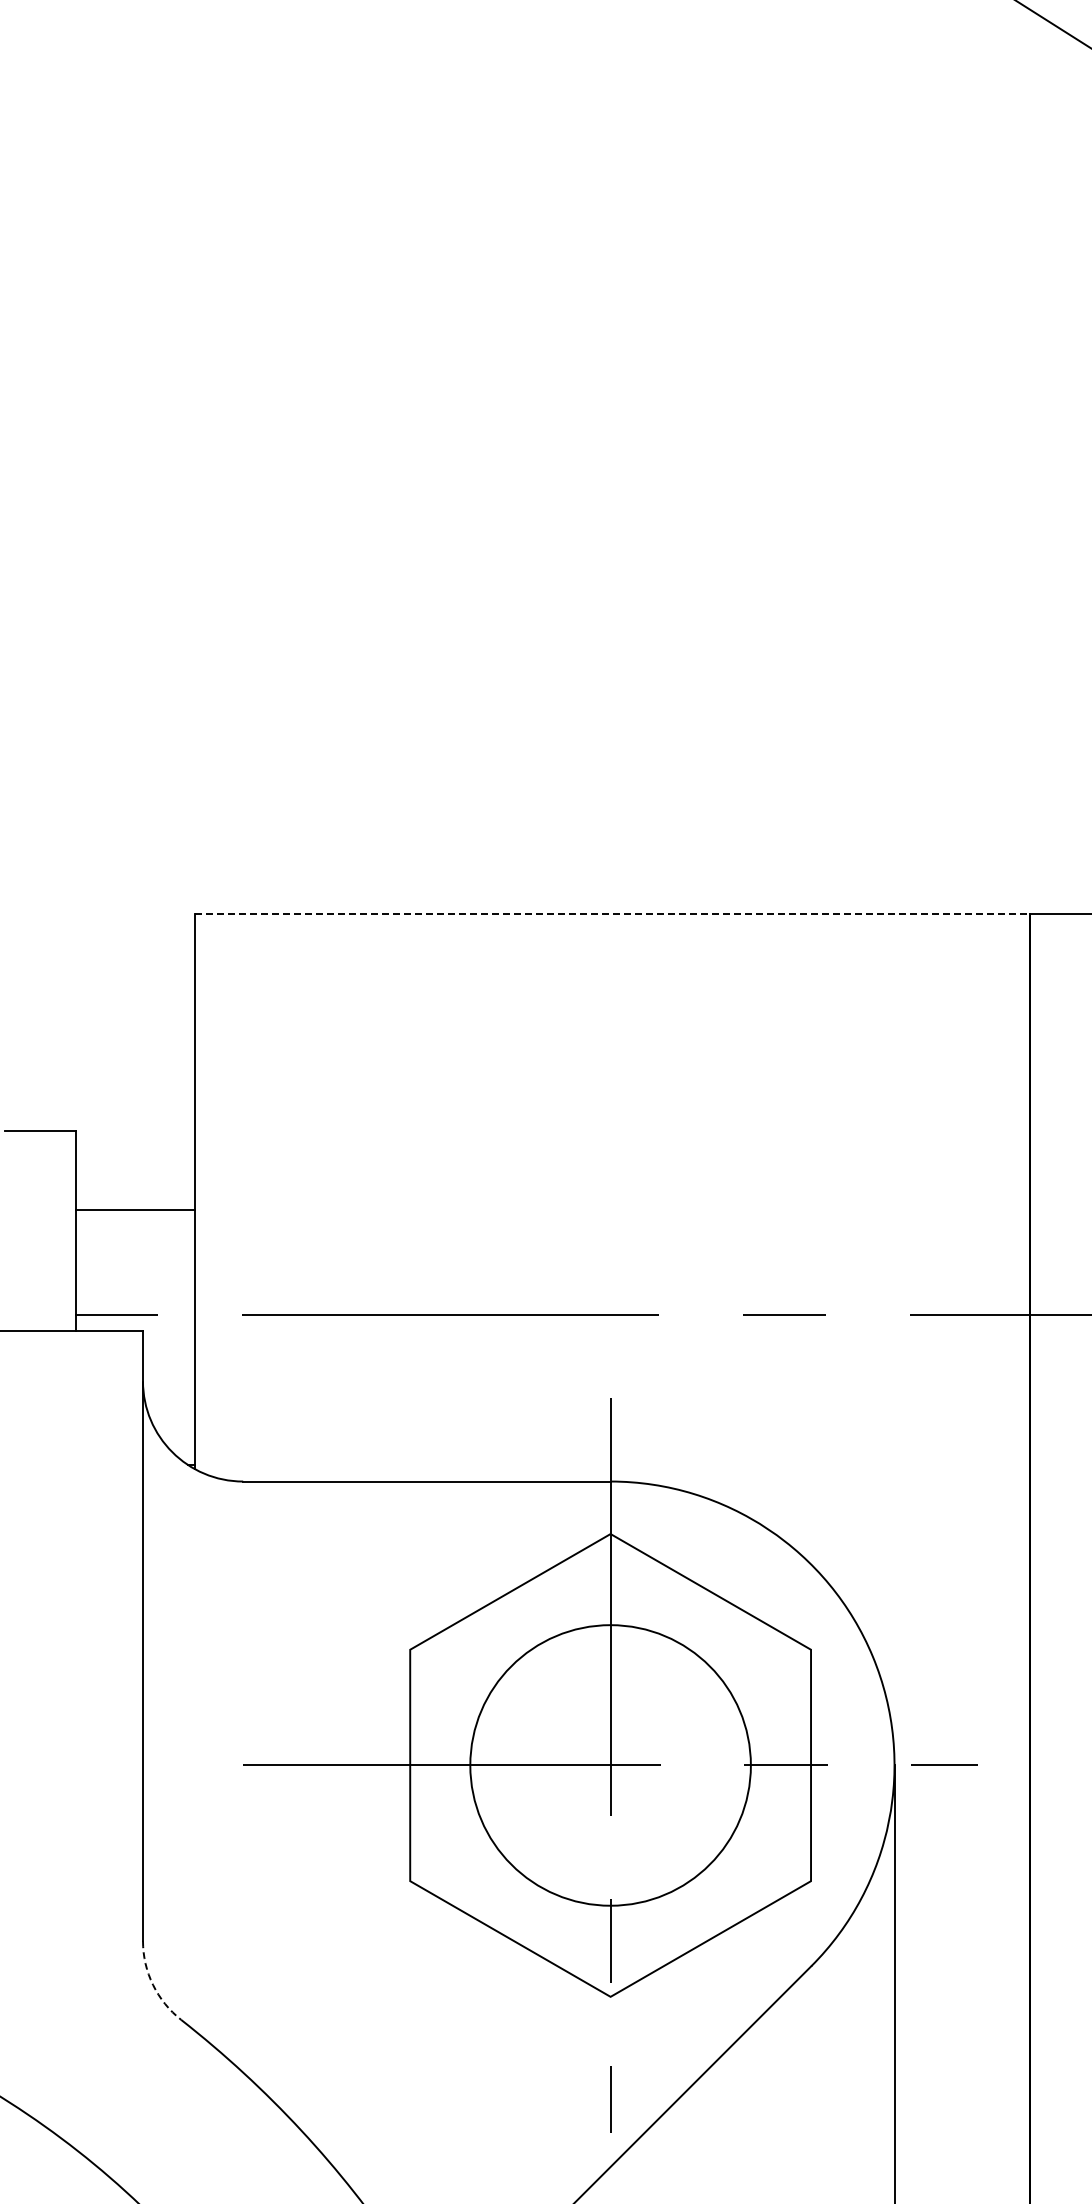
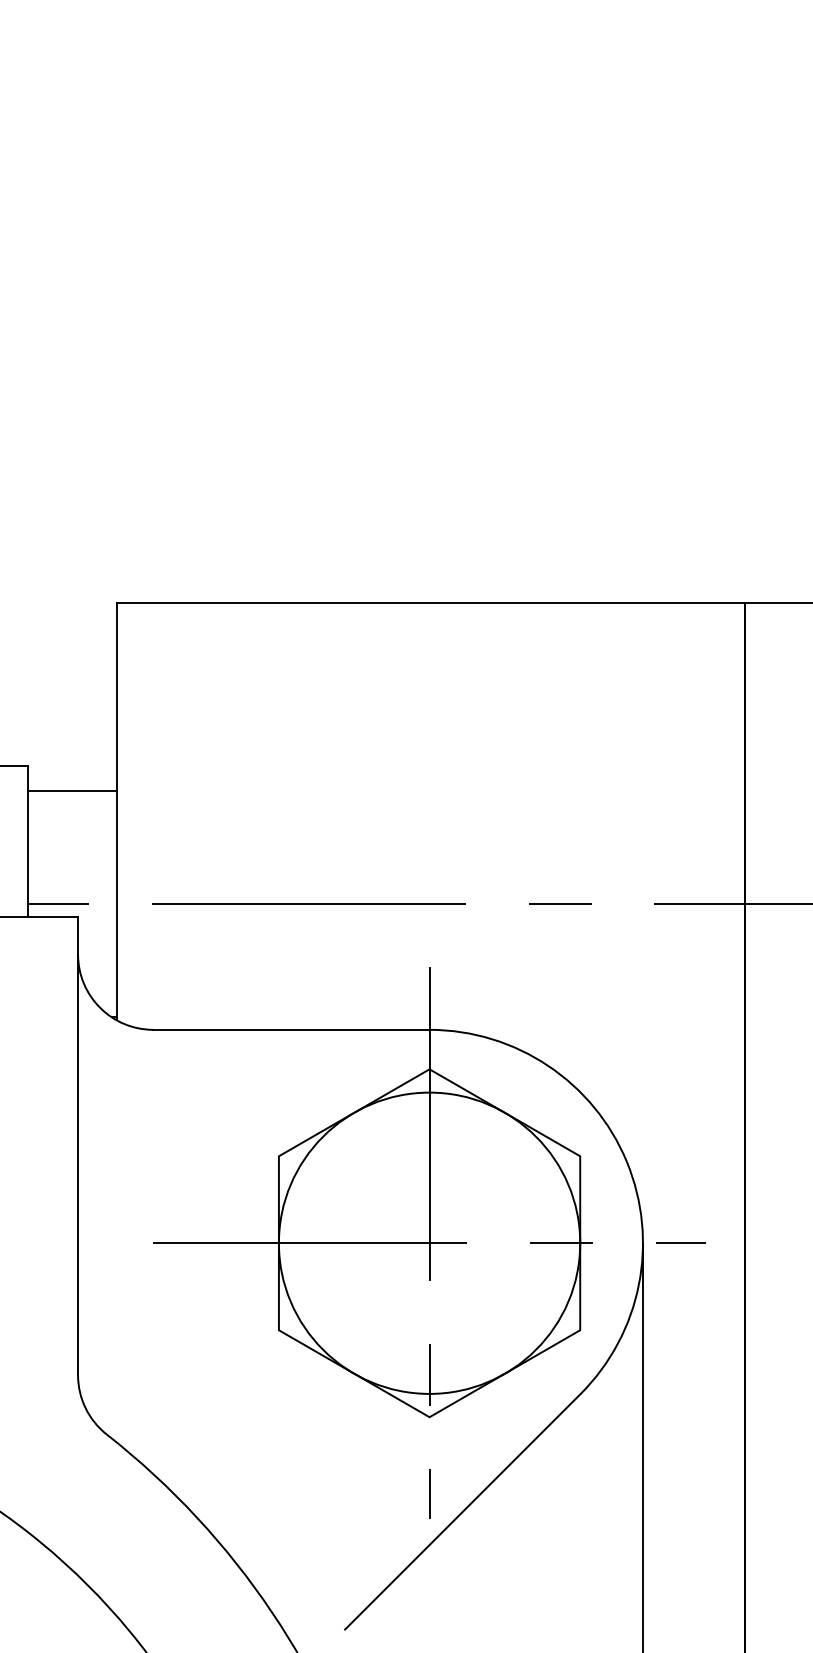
line: (612, 913) -> (430, 602), dashed -> solid
line: (135, 1210) -> (72, 791), moved
circle: (610, 1765) -> (429, 1243), size x1.43
arc: (153, 1984) -> (85, 1407), dashed -> solid

